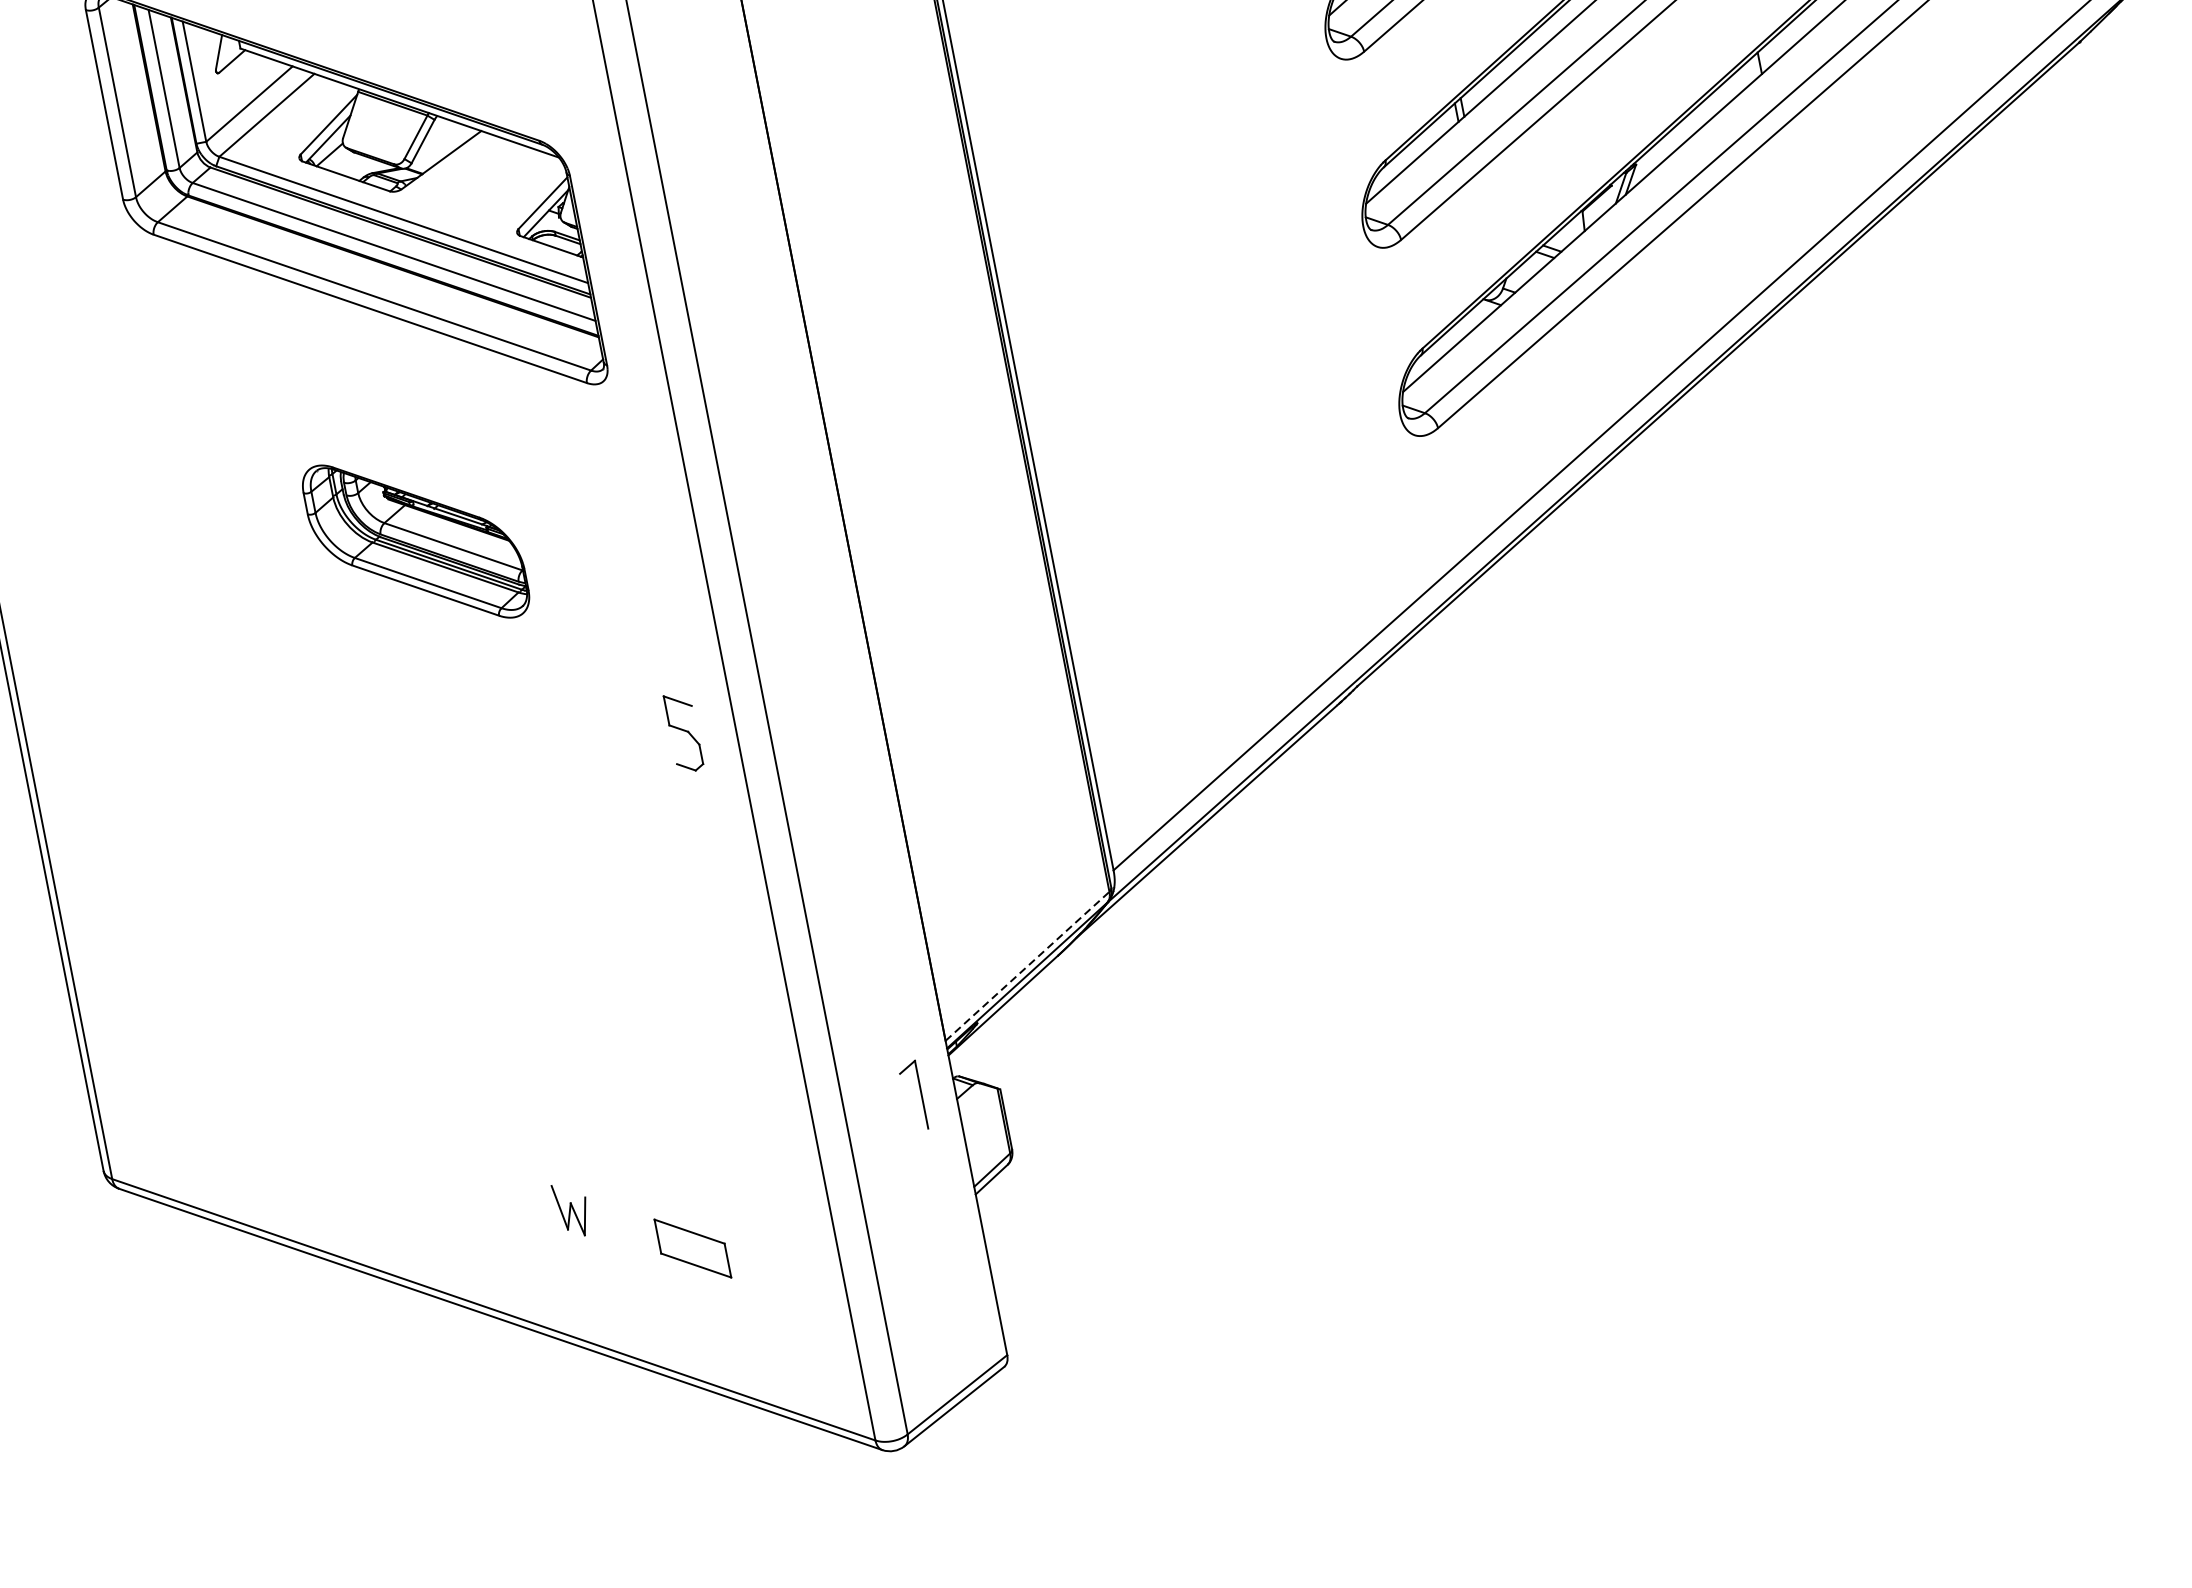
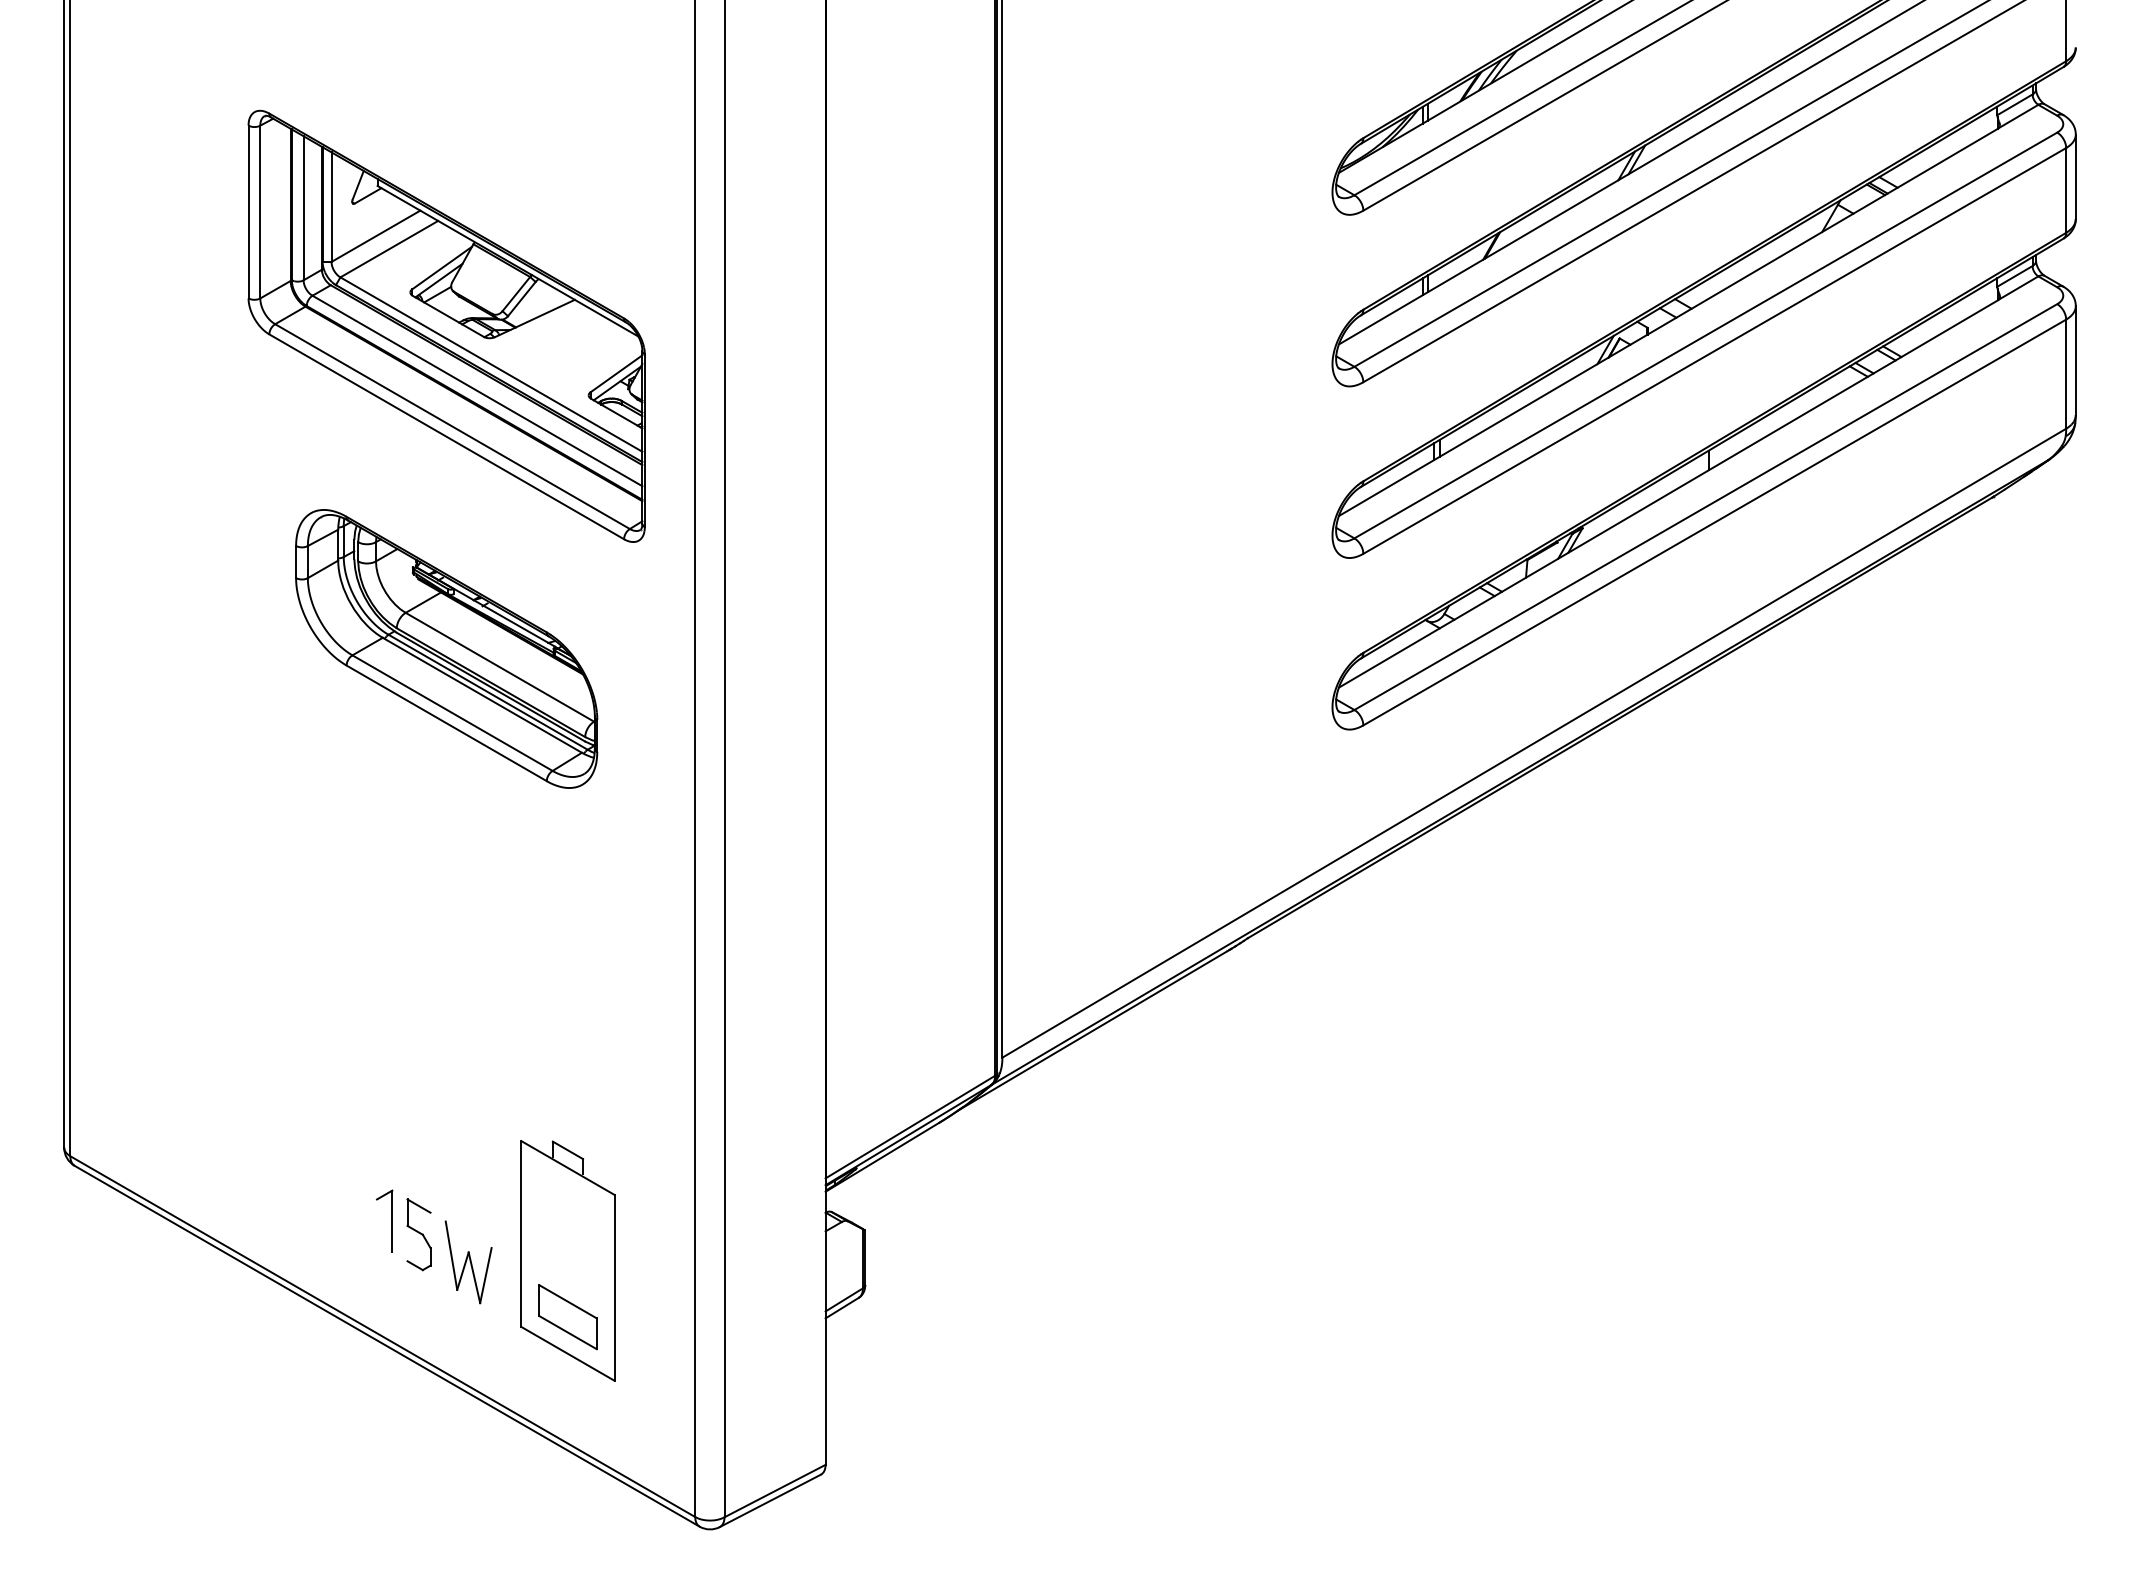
part: (415, 541) -> (446, 648), size x1.67
part: (683, 732) -> (418, 1234), moved
line: (1027, 965) -> (910, 1126), dashed -> solid
part: (920, 1093) -> (391, 1220), moved
part: (680, 1186) -> (567, 1260), added
part: (571, 1210) -> (468, 1262), size x1.67

